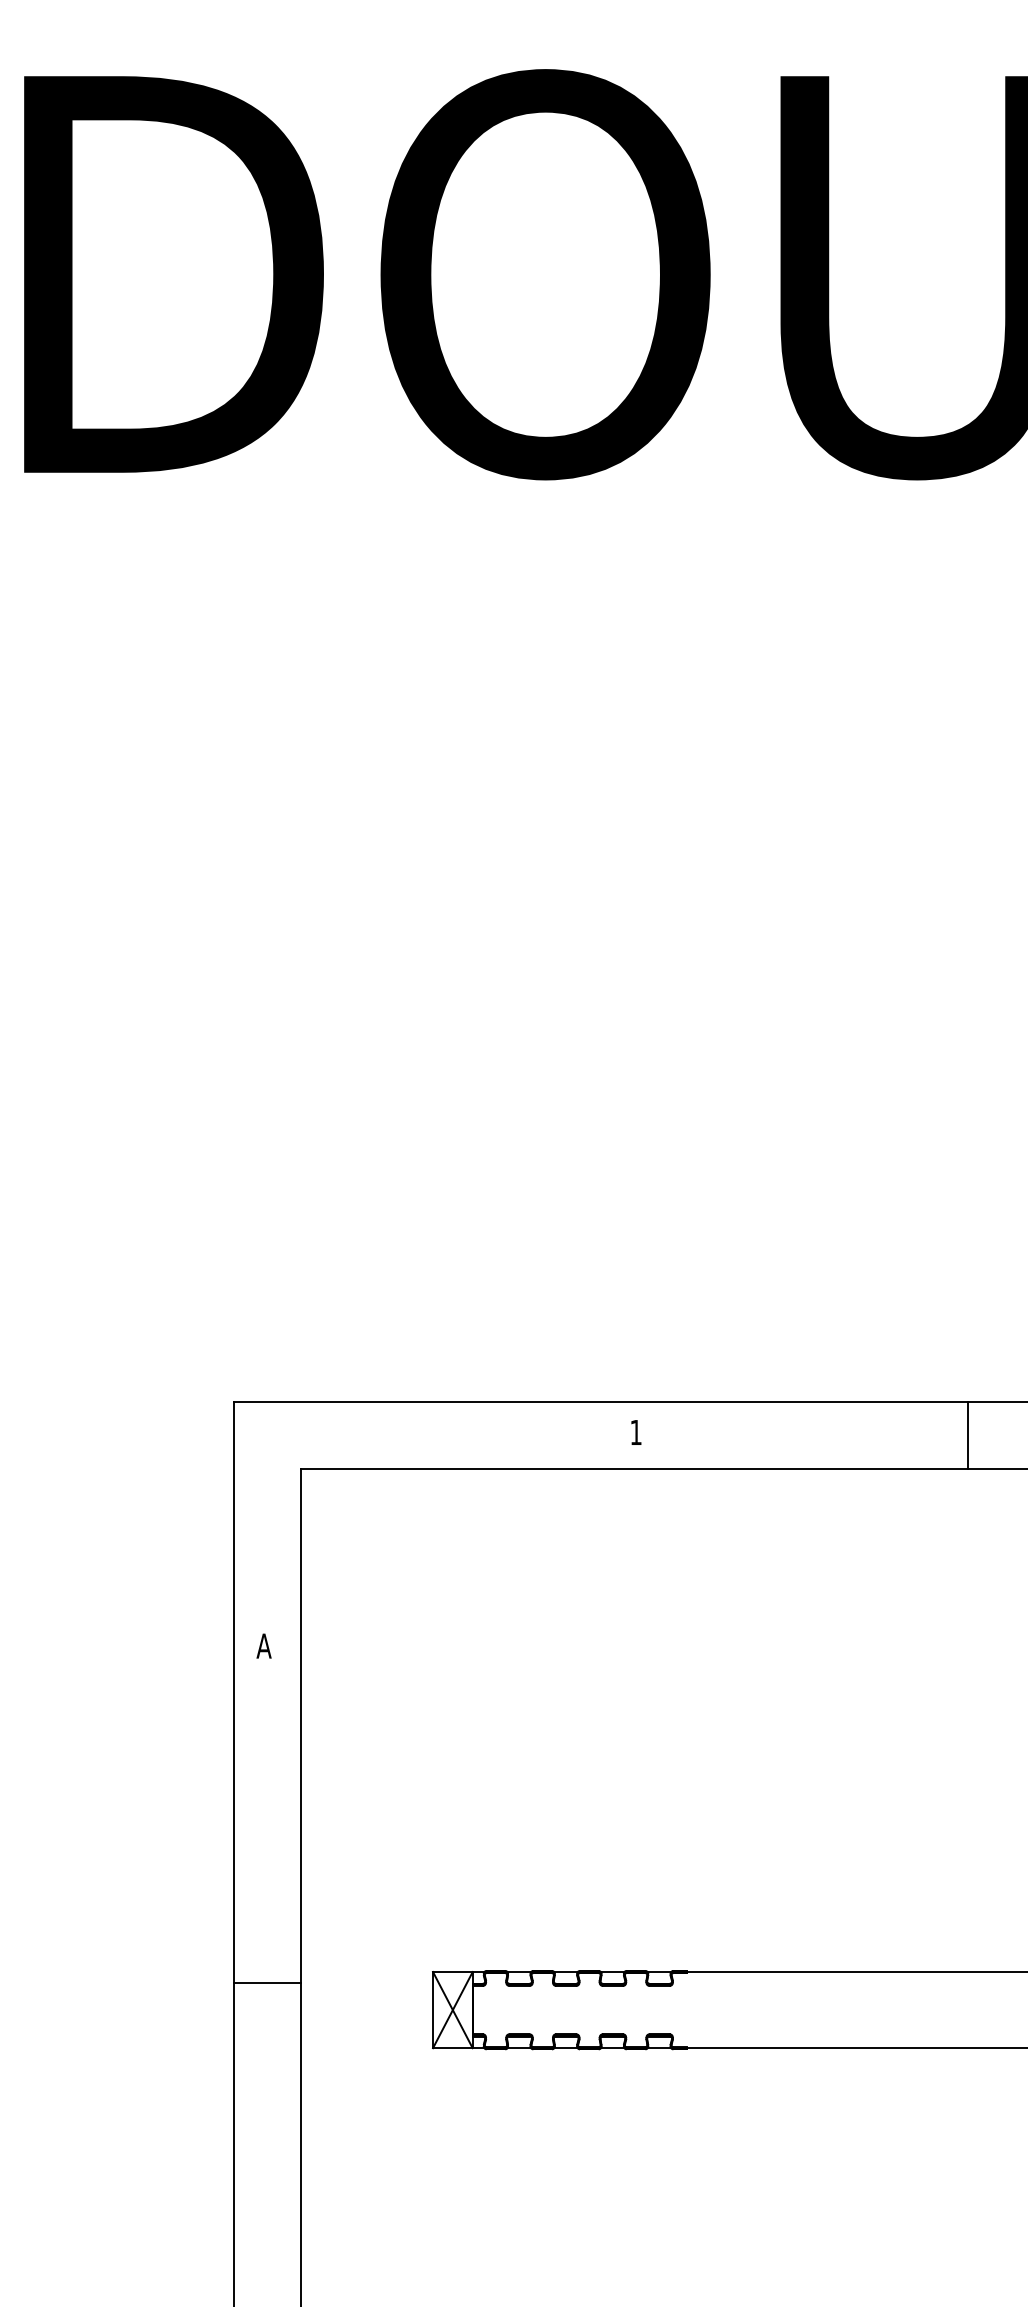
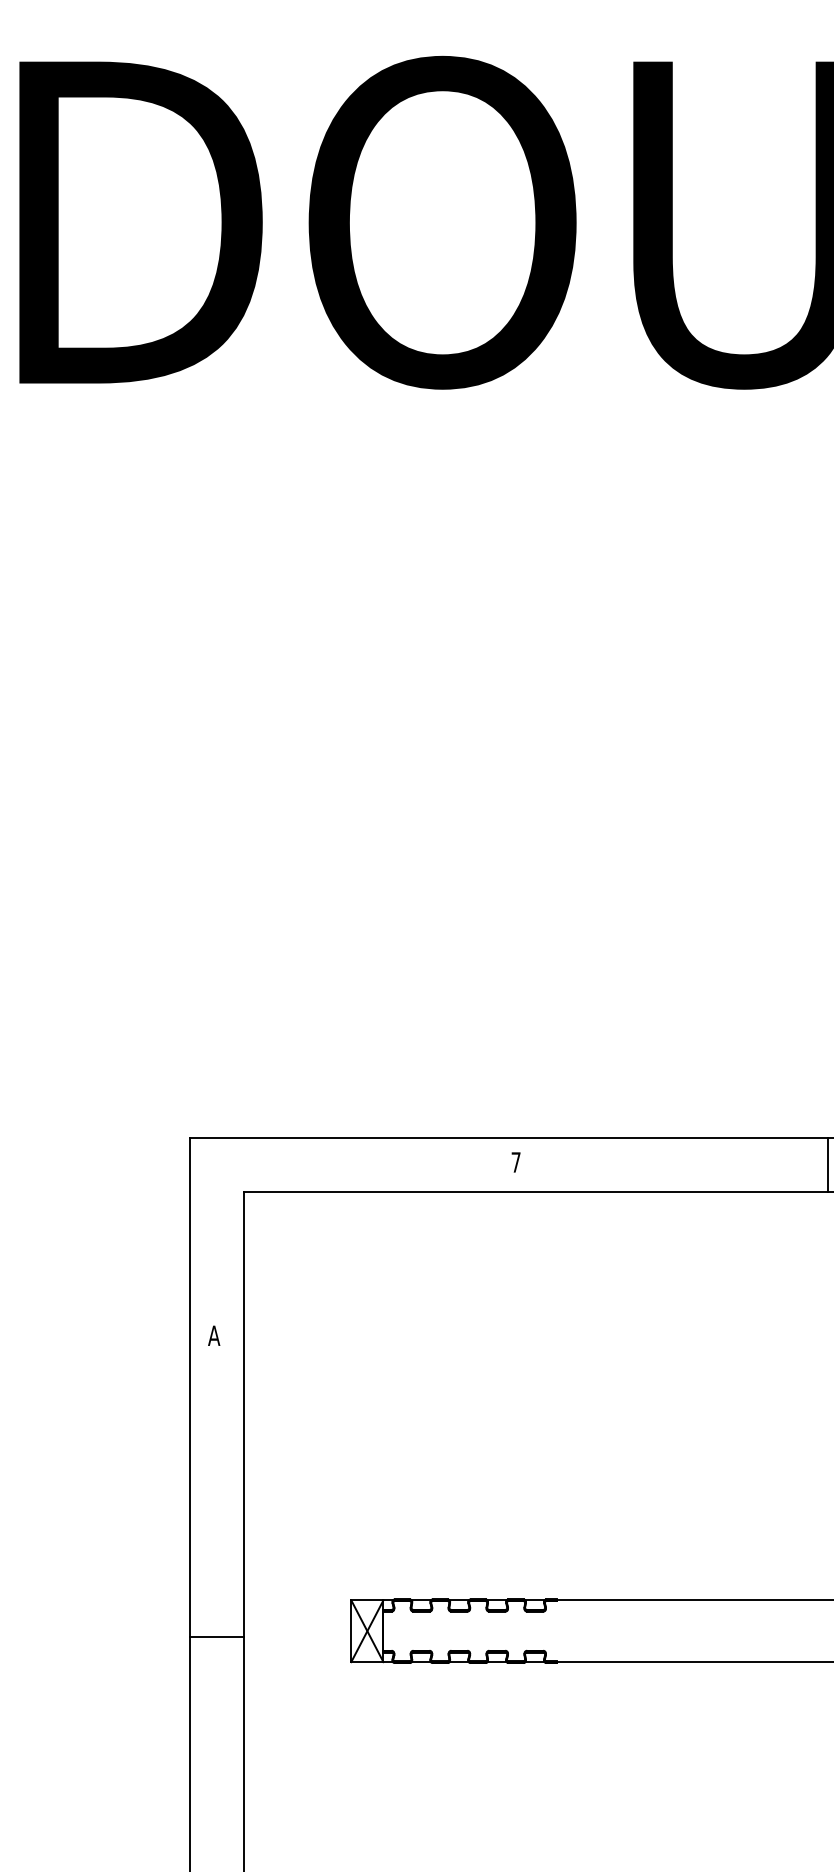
text: (635, 1432) -> (515, 1162), 1 -> 7
line: (968, 1435) -> (828, 1164), moved
line: (266, 1982) -> (216, 1636), moved

